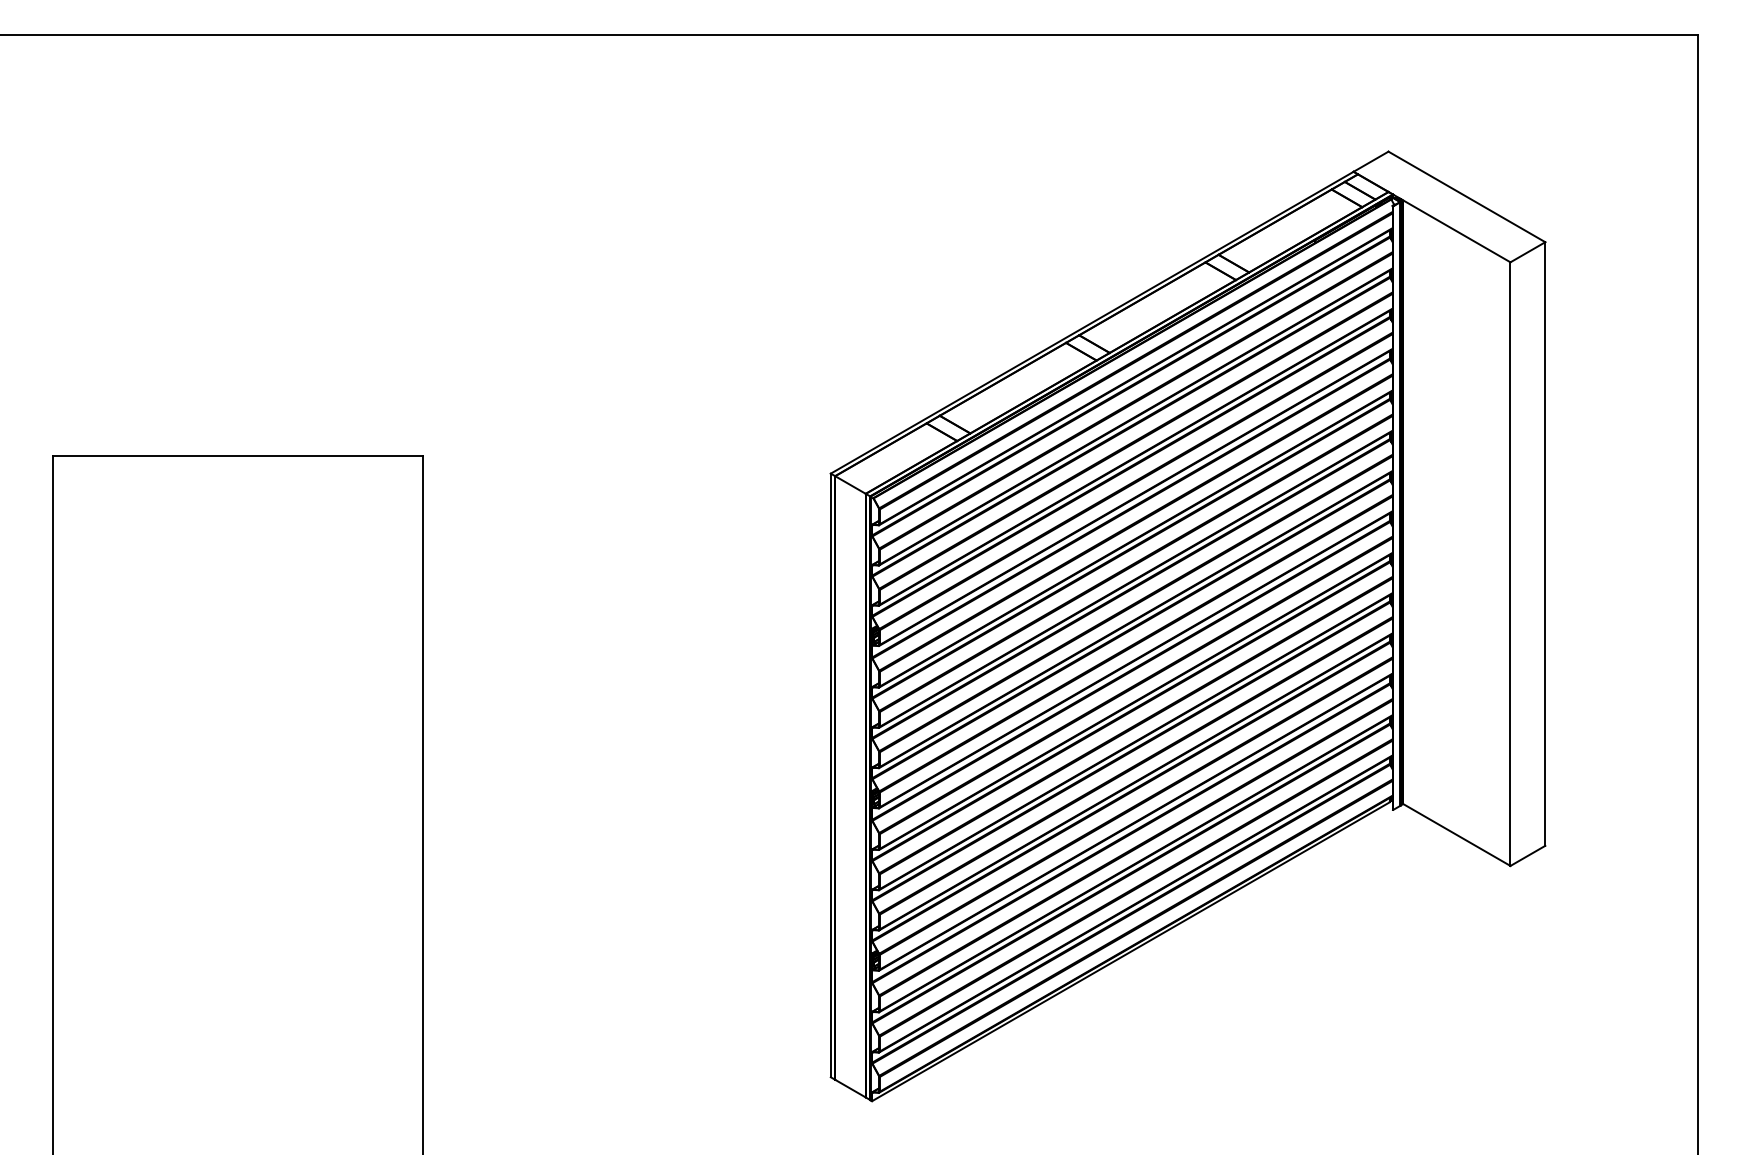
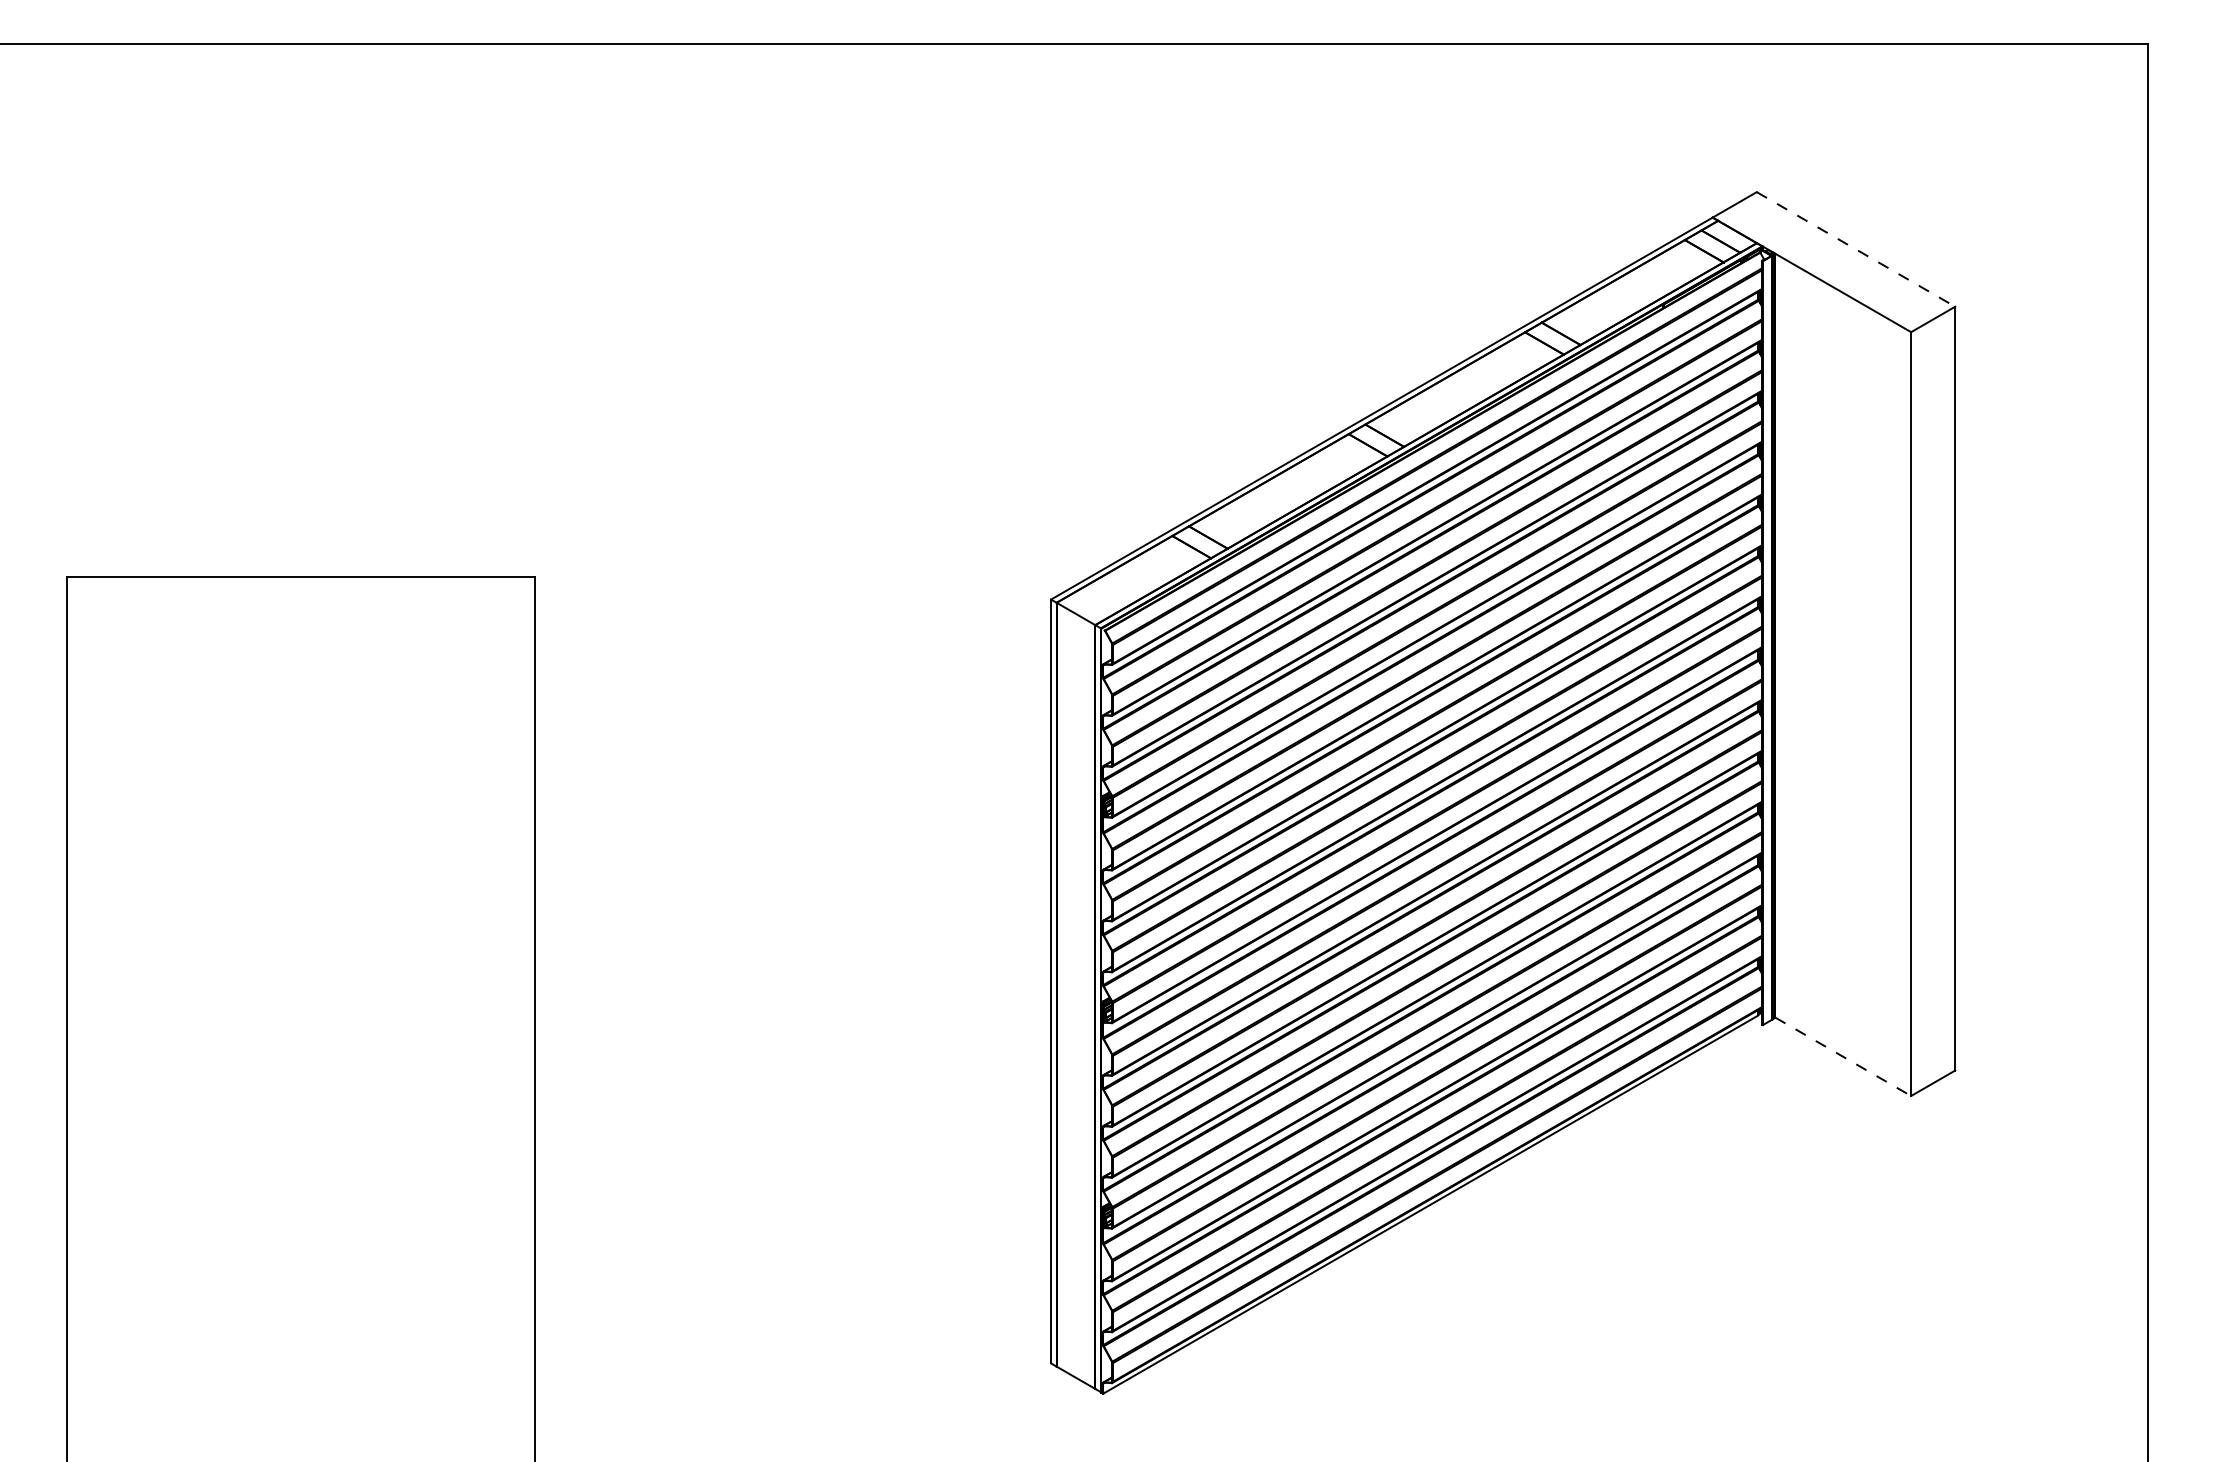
line: (1466, 196) -> (1855, 248), solid -> dashed
line: (1456, 834) -> (1842, 1056), solid -> dashed

